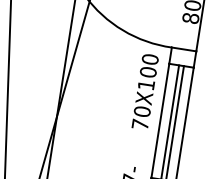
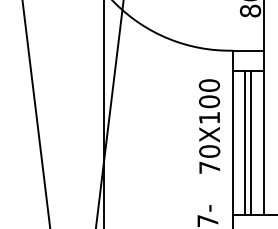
text: (145, 91) -> (209, 126), moved

